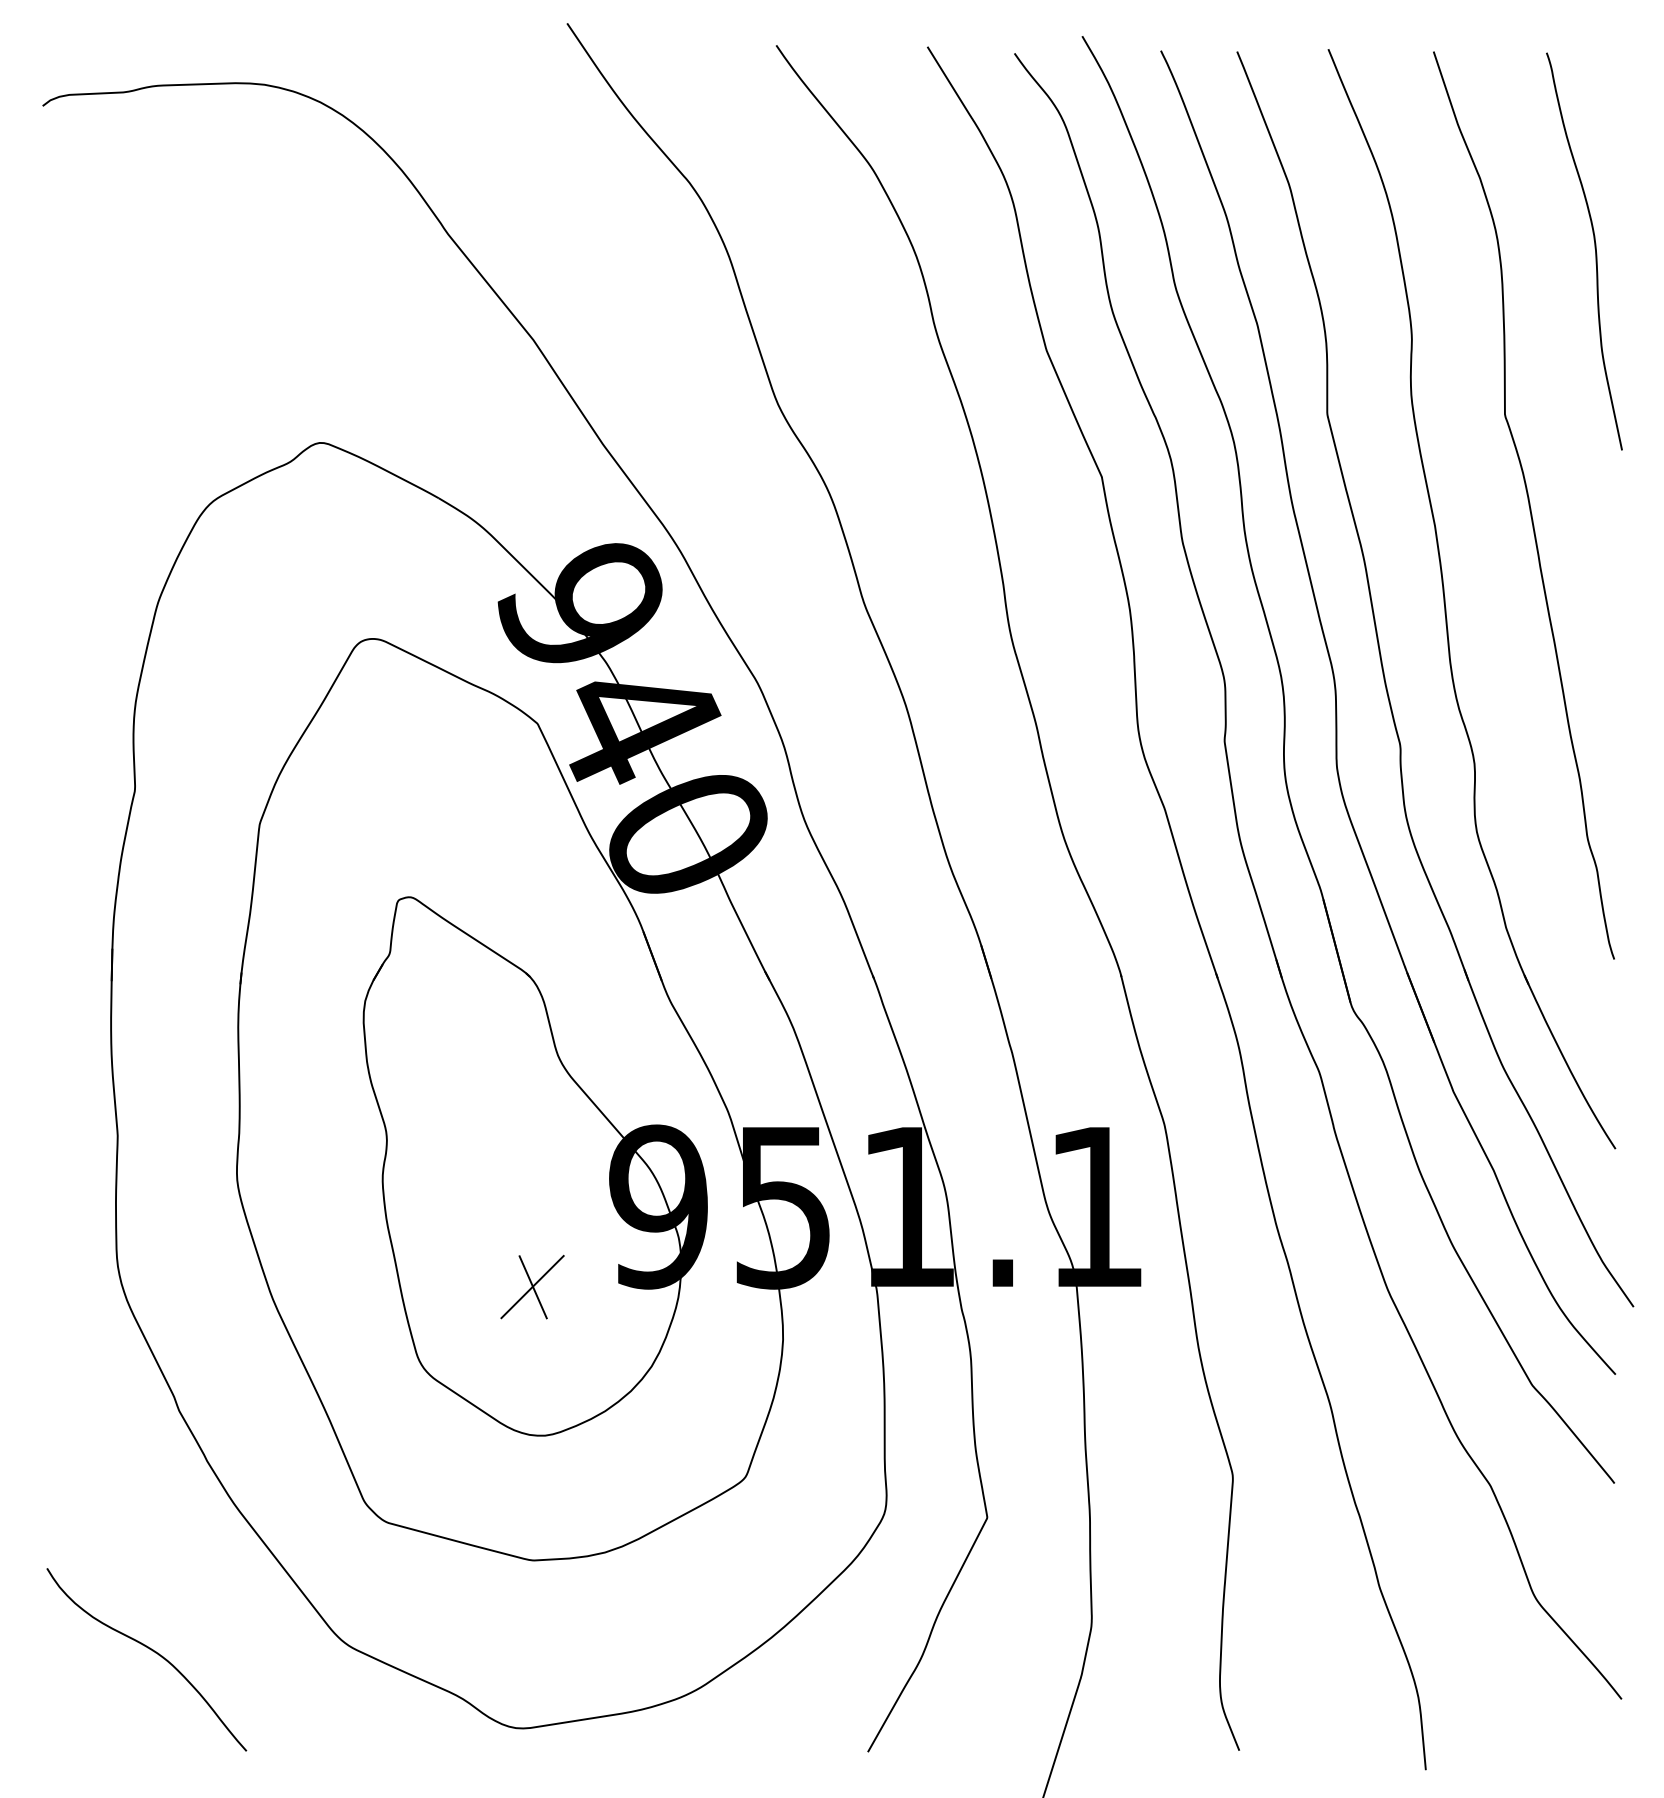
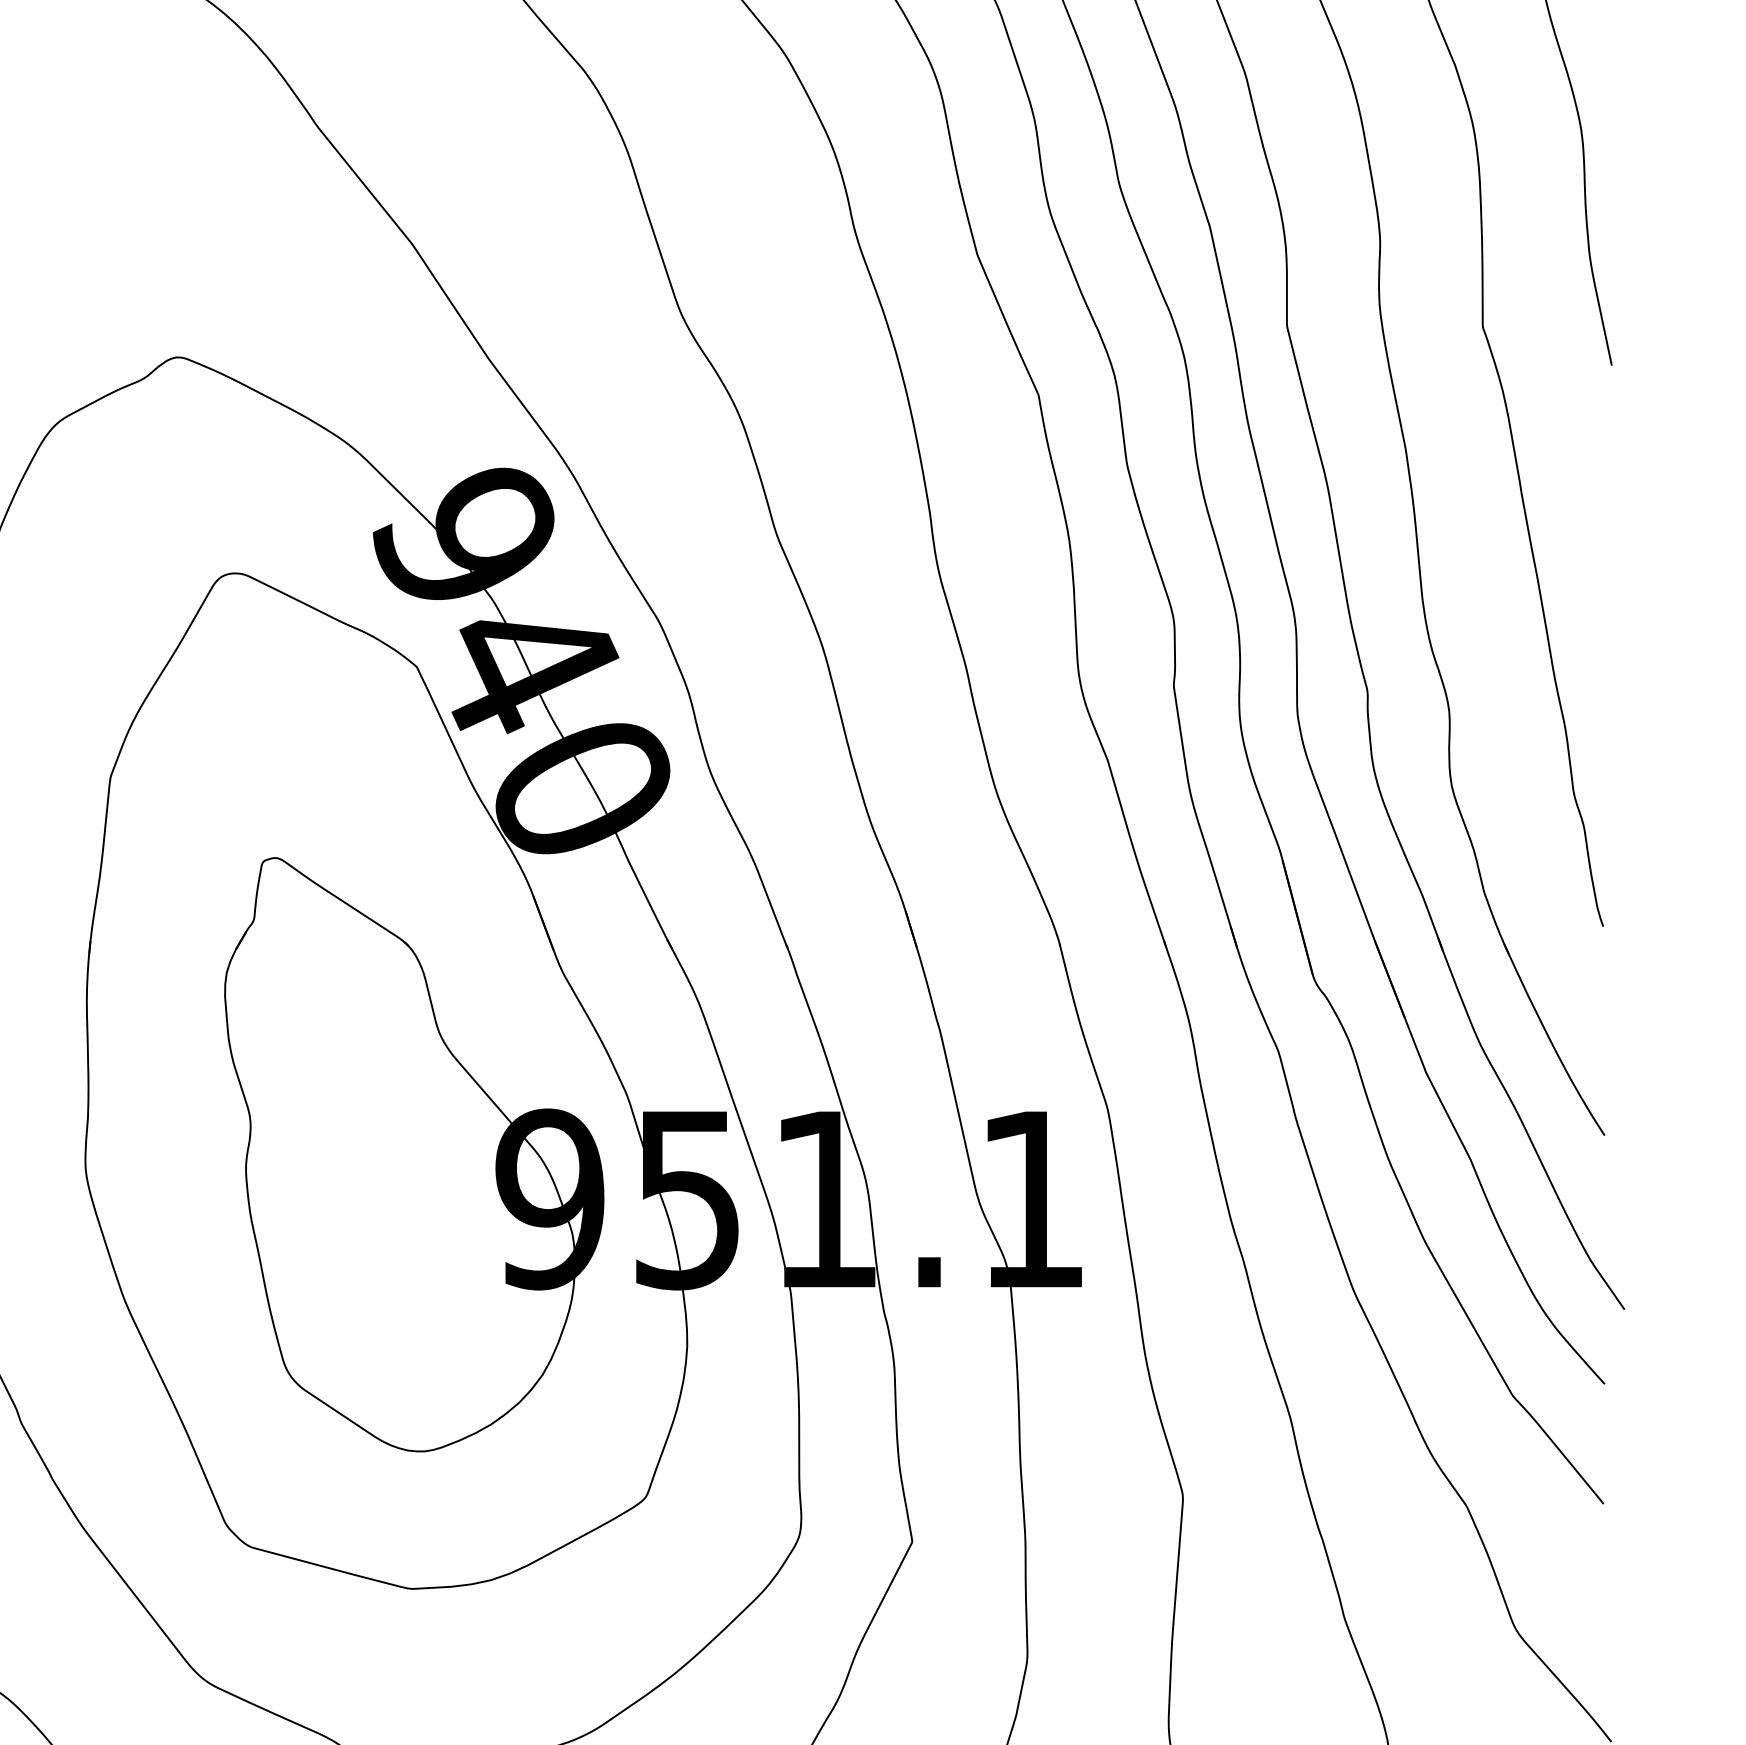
part: (532, 1286) -> (411, 1287), removed

